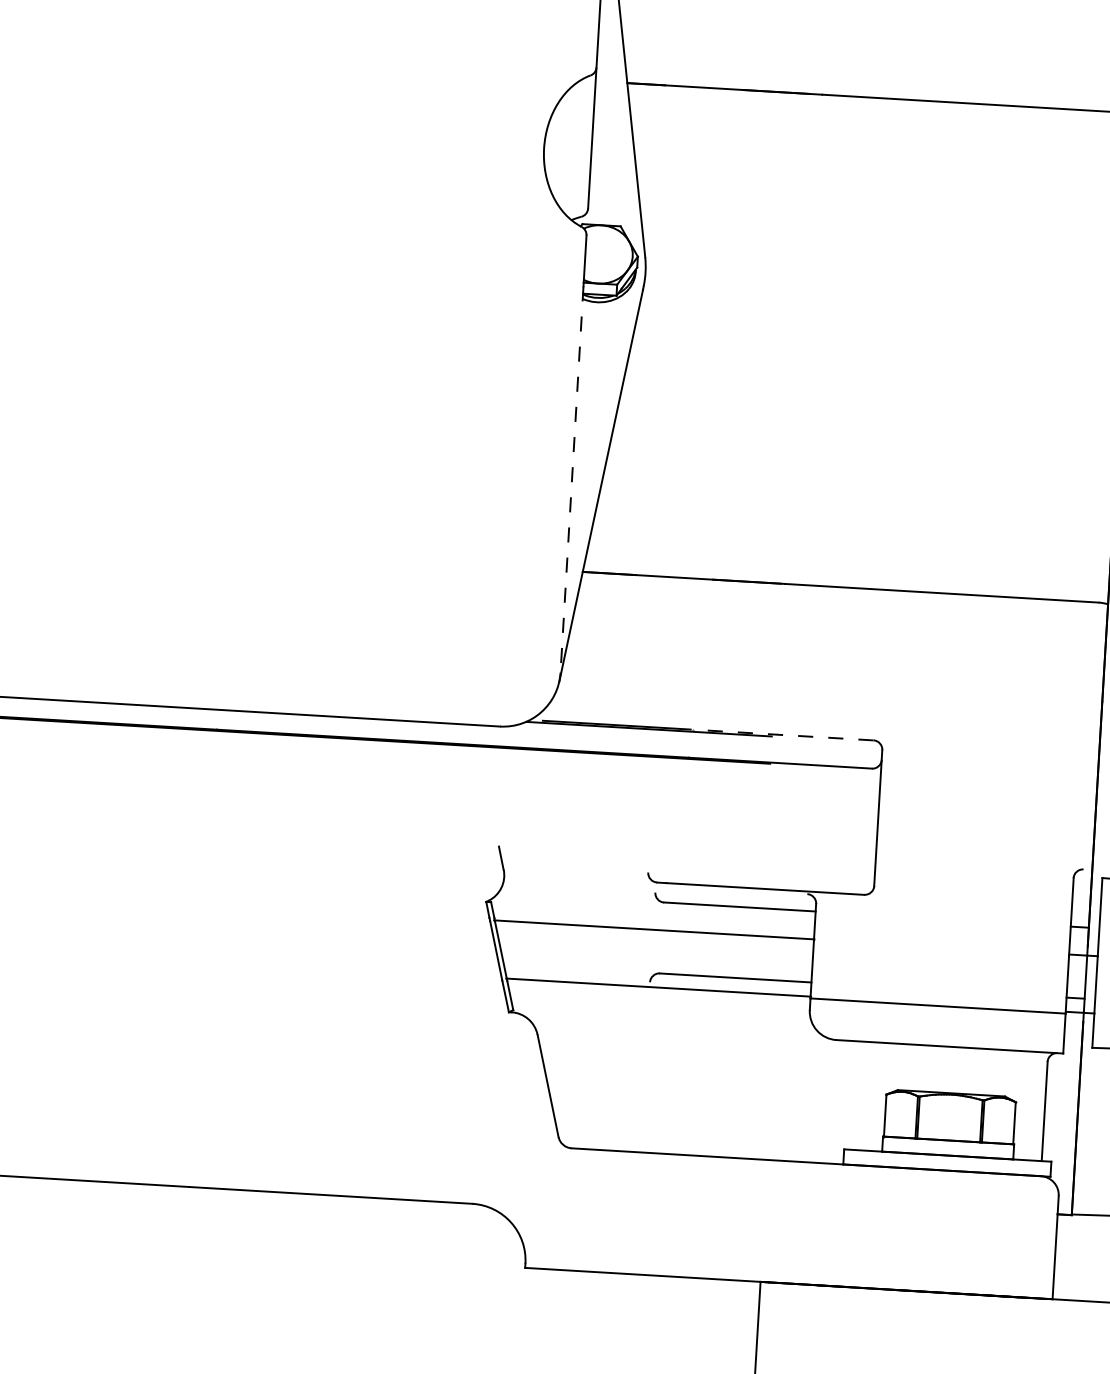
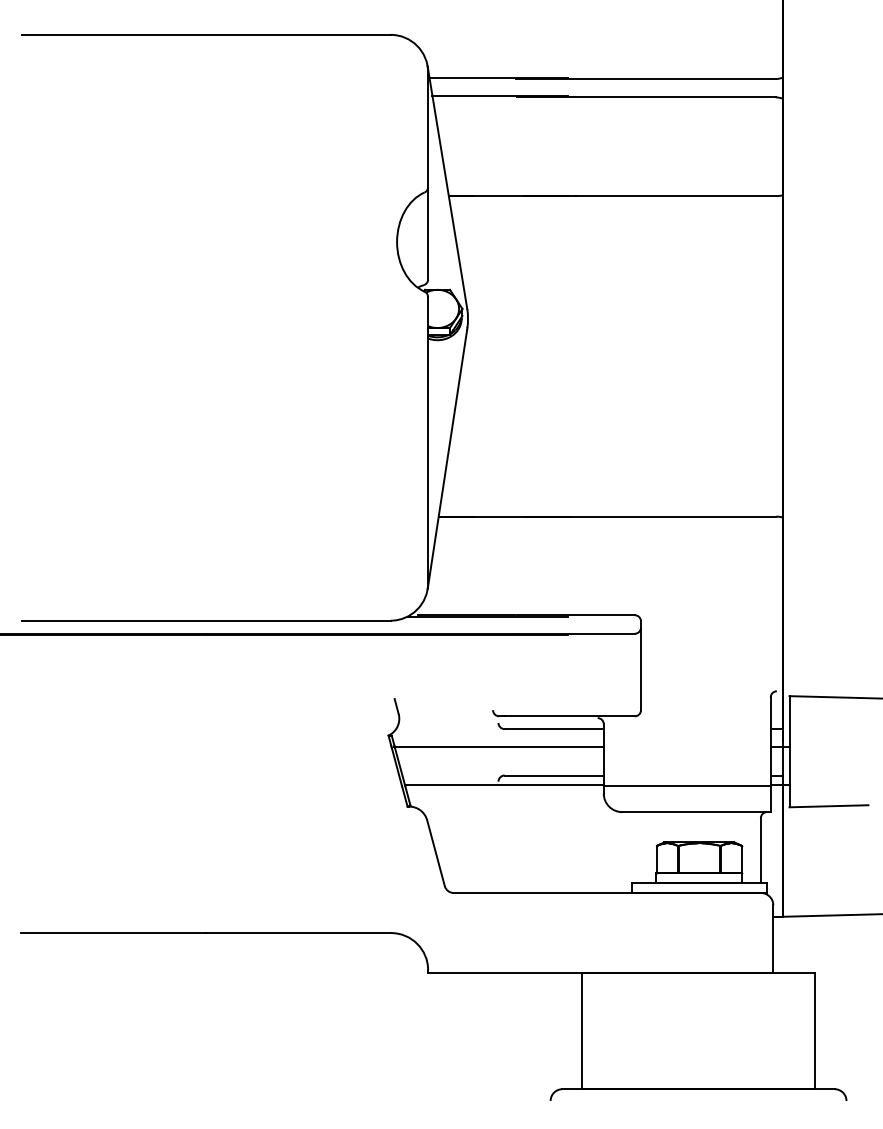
line: (572, 480) -> (428, 457), dashed -> solid
line: (782, 735) -> (575, 615), dashed -> solid

